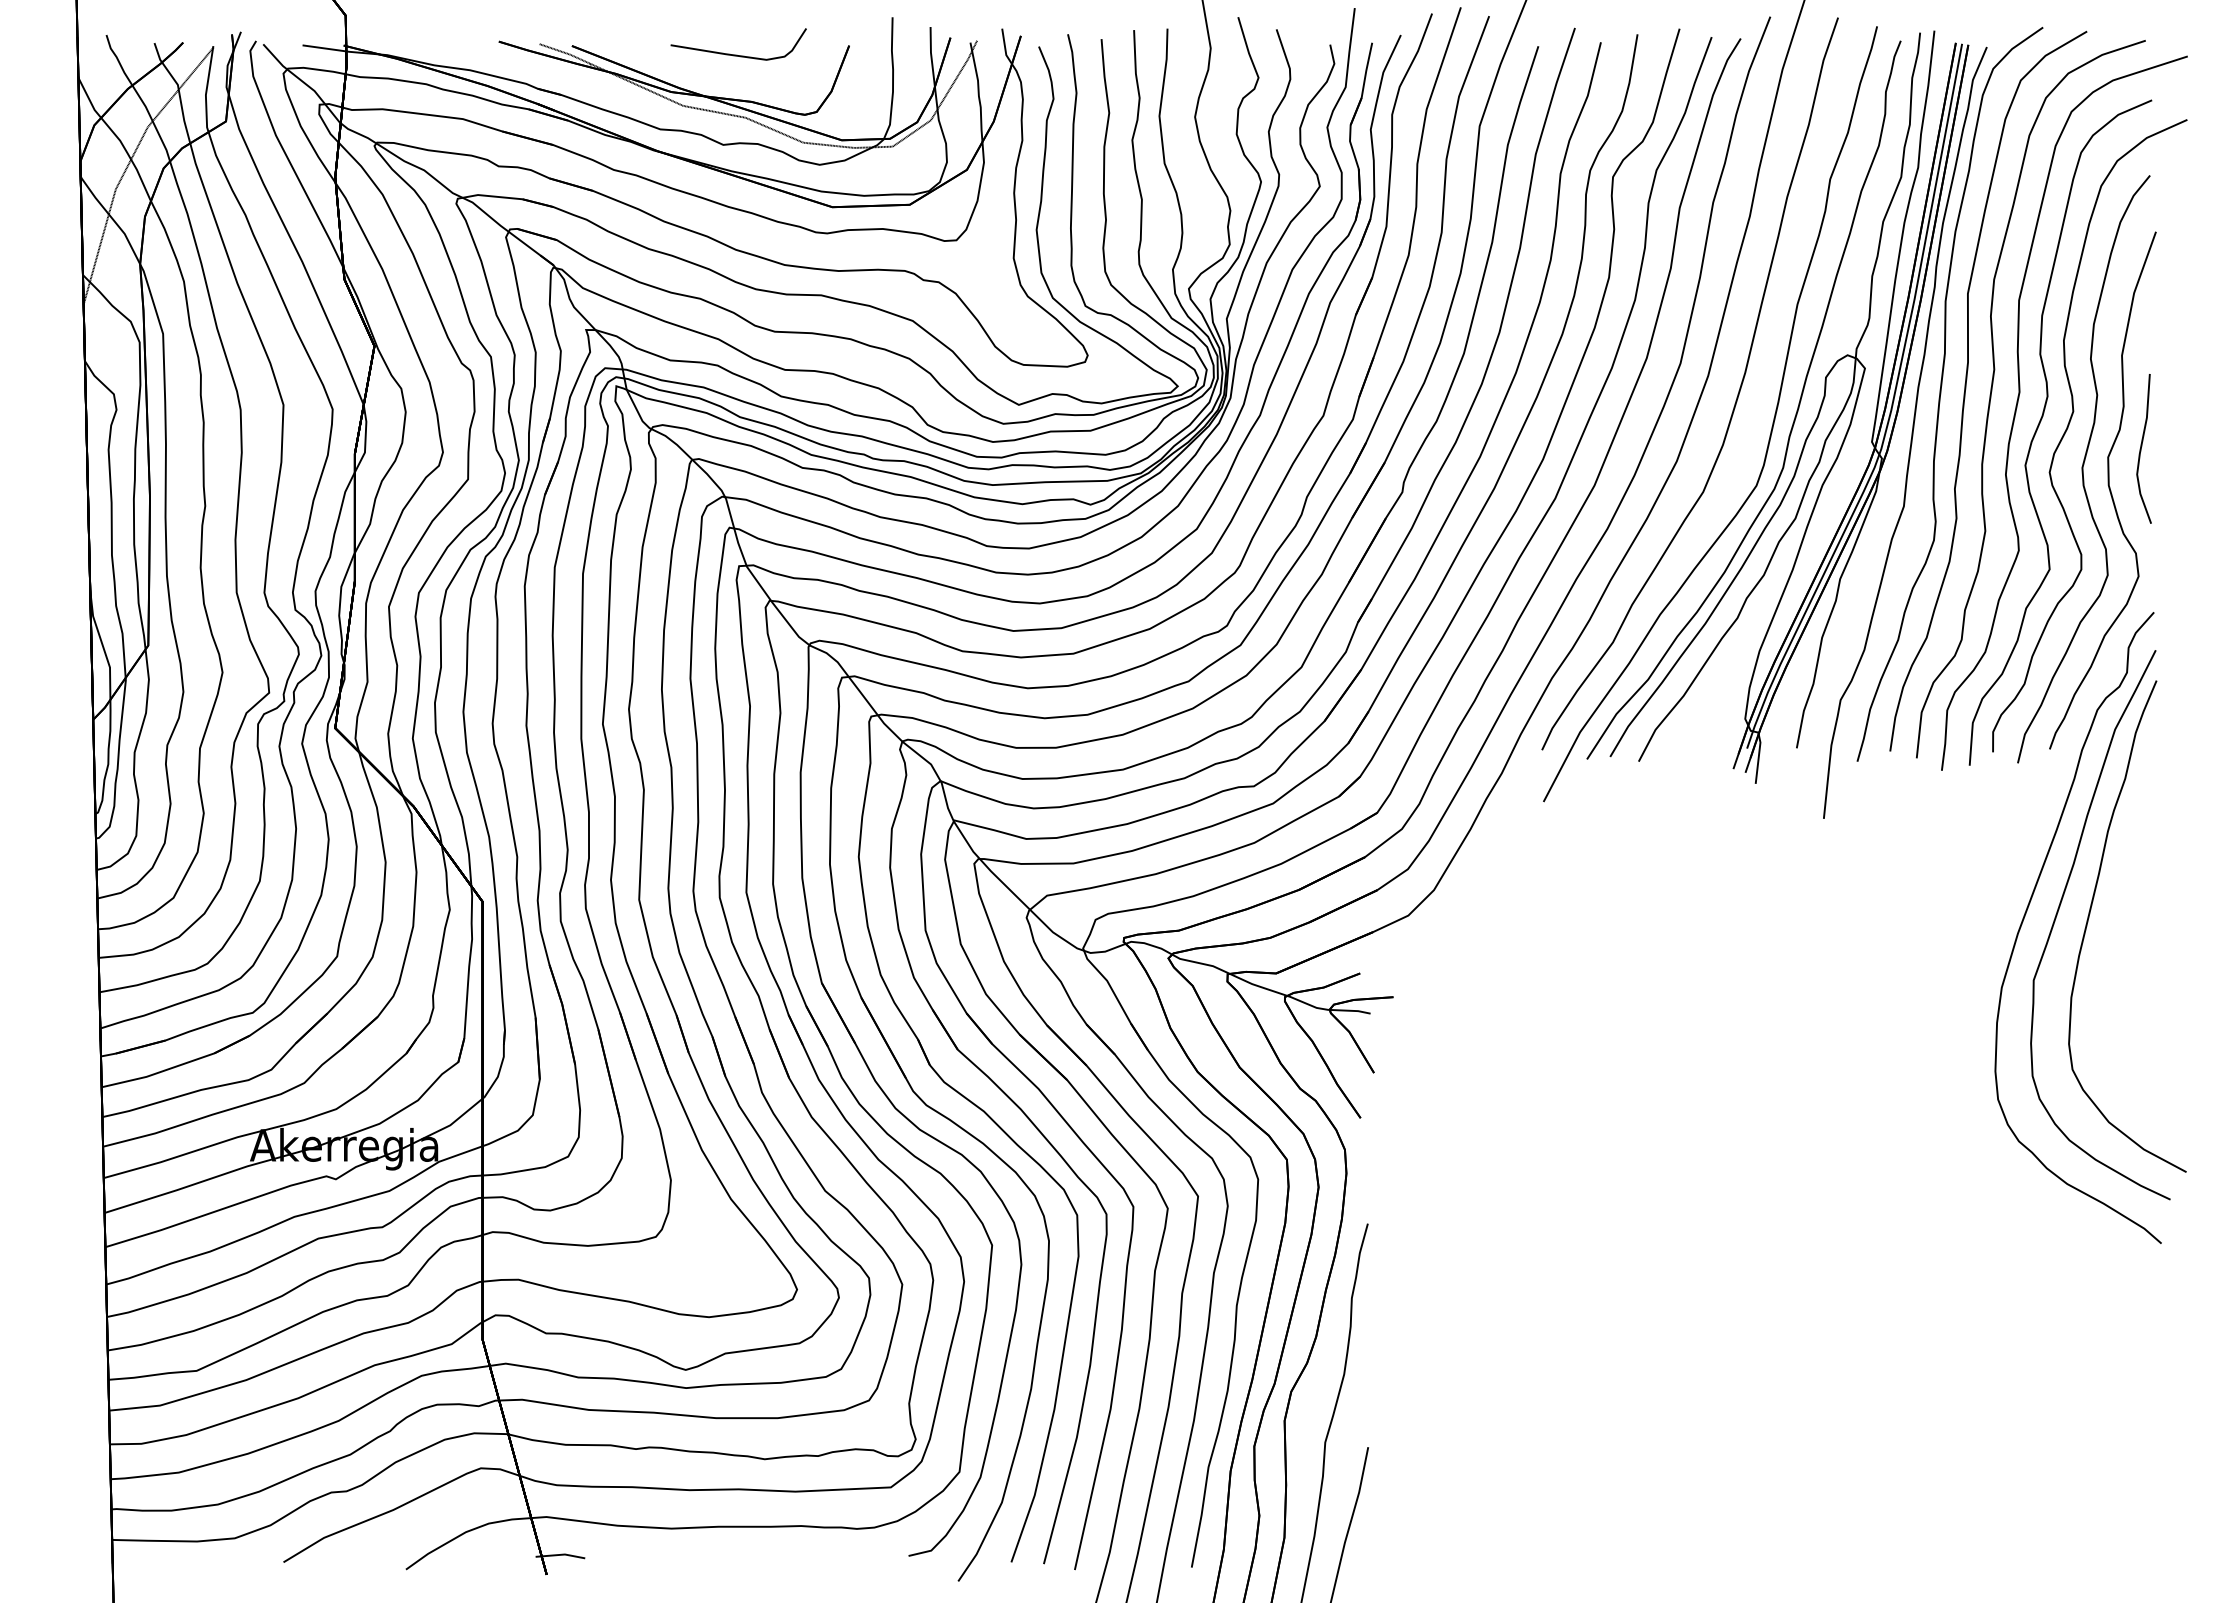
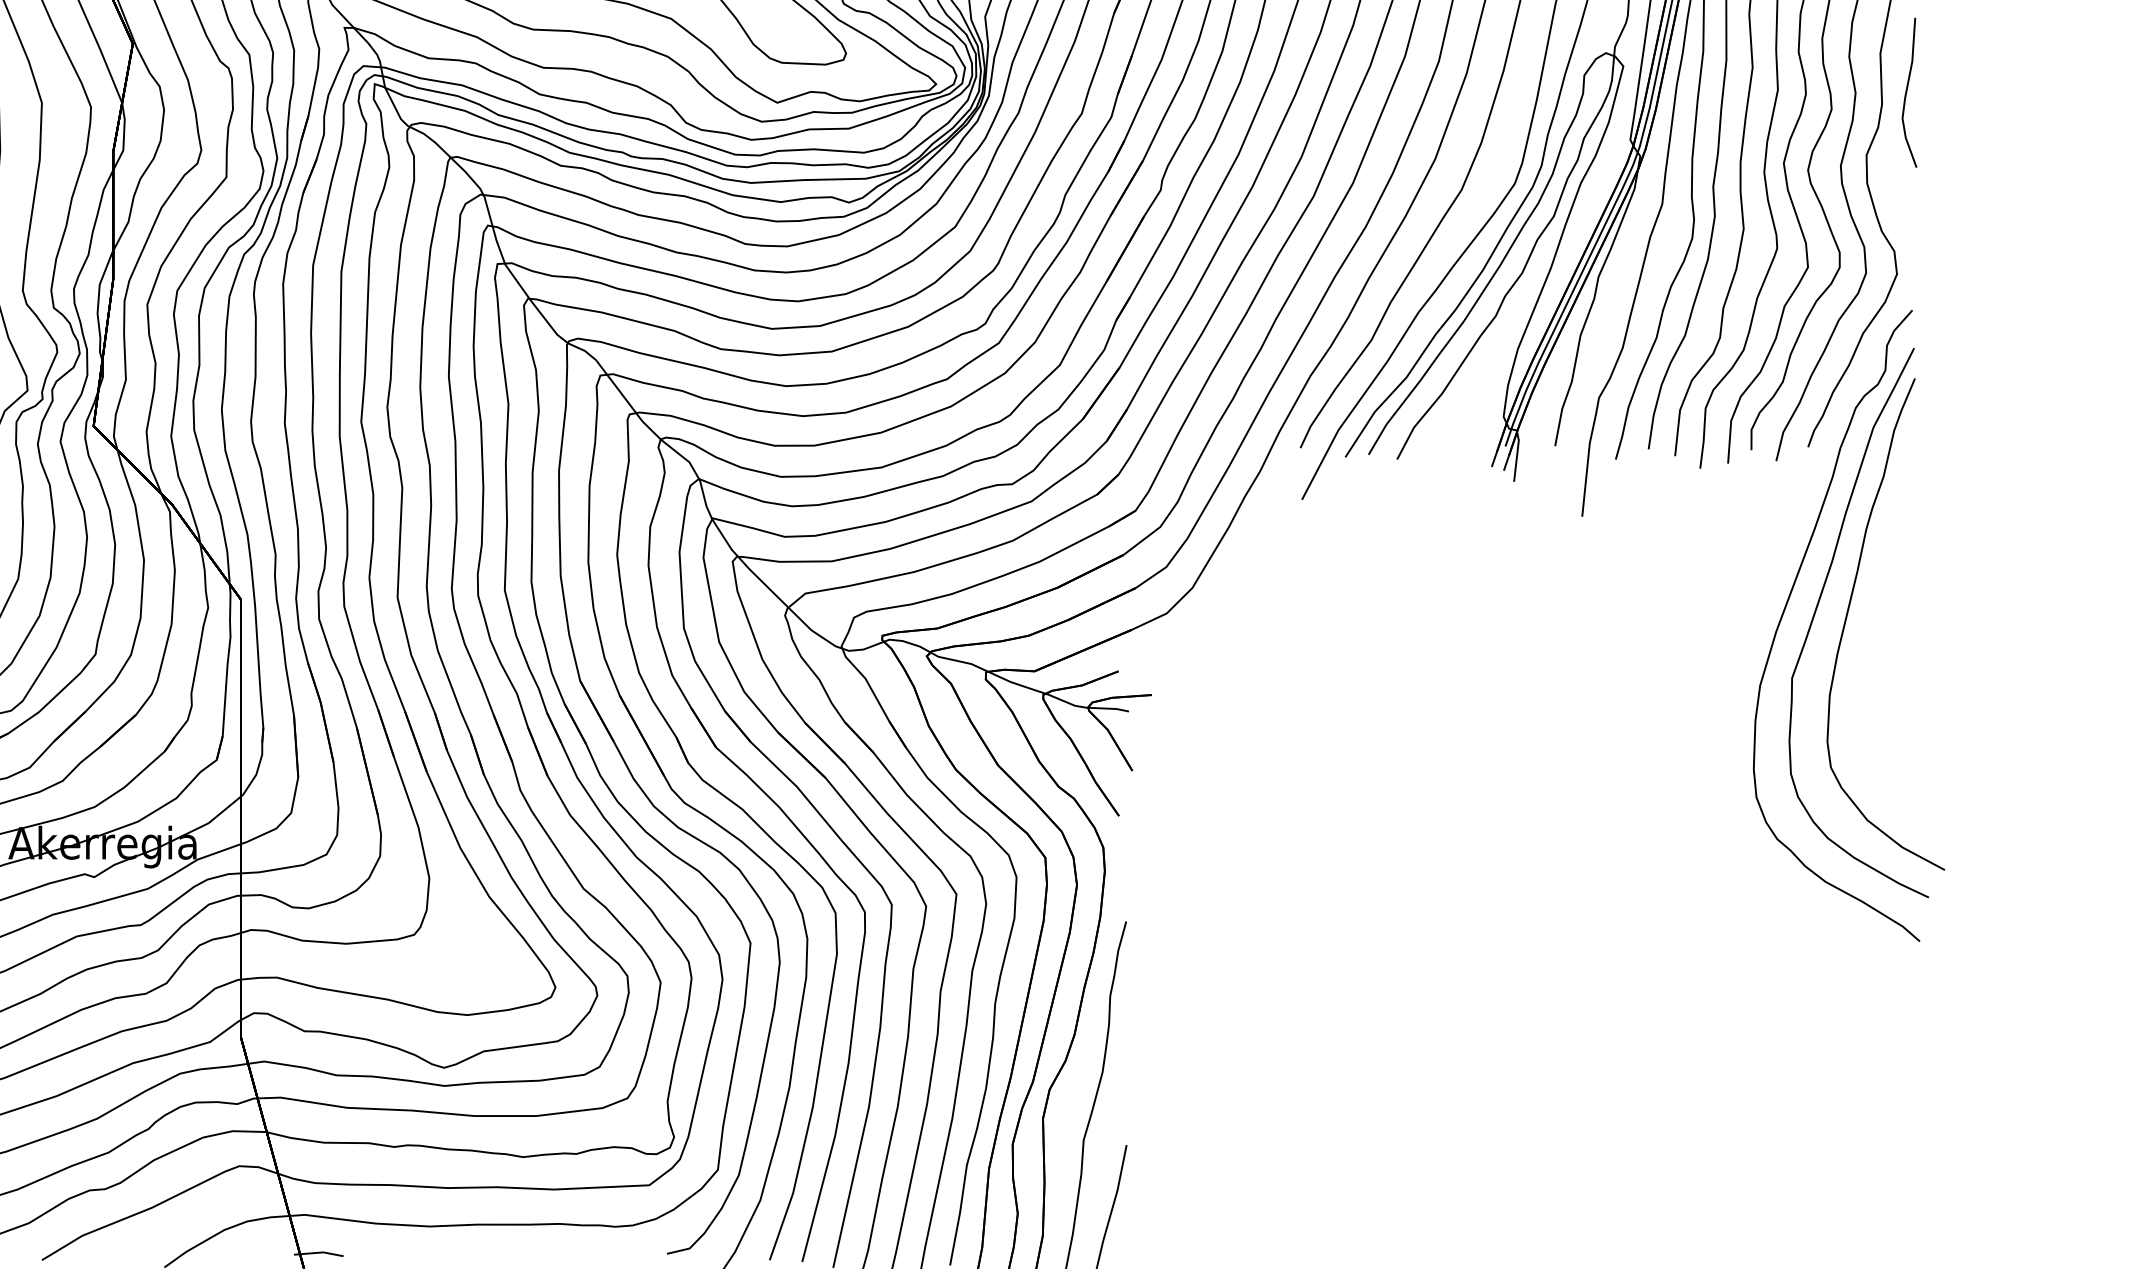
curve: (2141, 448) -> (1906, 92), moved

